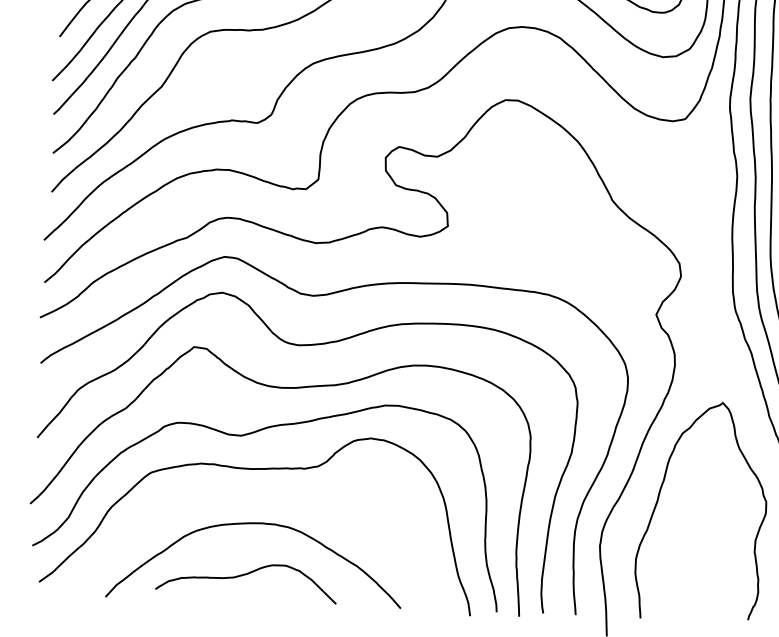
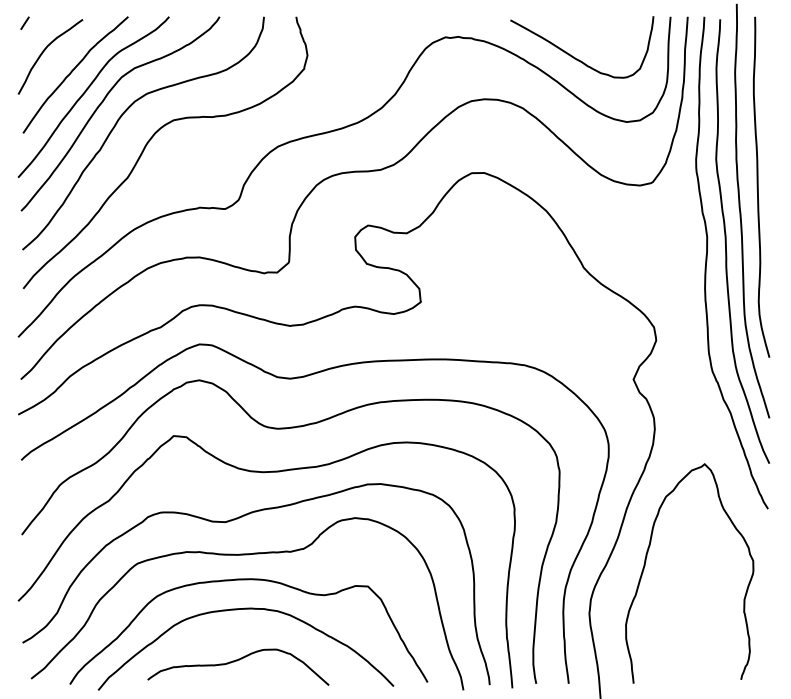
curve: (261, 495) -> (248, 580), added

